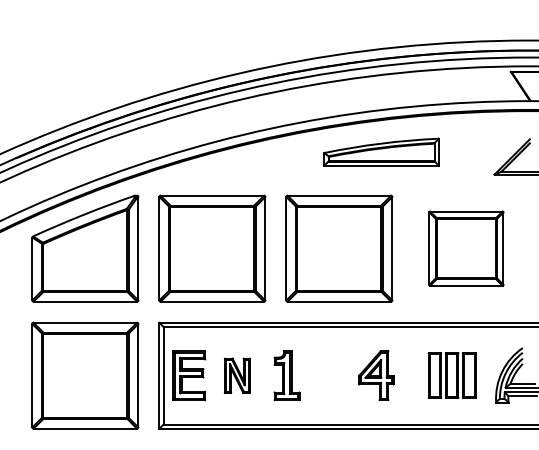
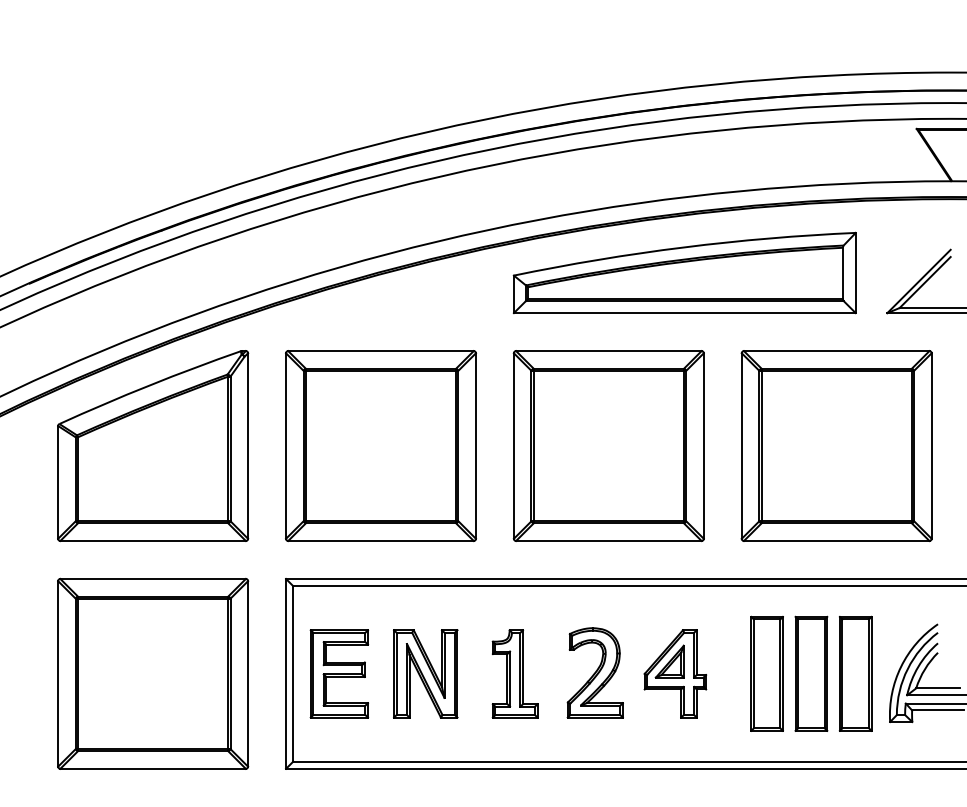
part: (381, 151) -> (684, 271), size x1.67
part: (466, 248) -> (836, 445), size x1.43
part: (237, 375) -> (426, 673), size x1.43
part: (331, 375) -> (594, 673), added
part: (451, 375) -> (810, 673), size x1.43

